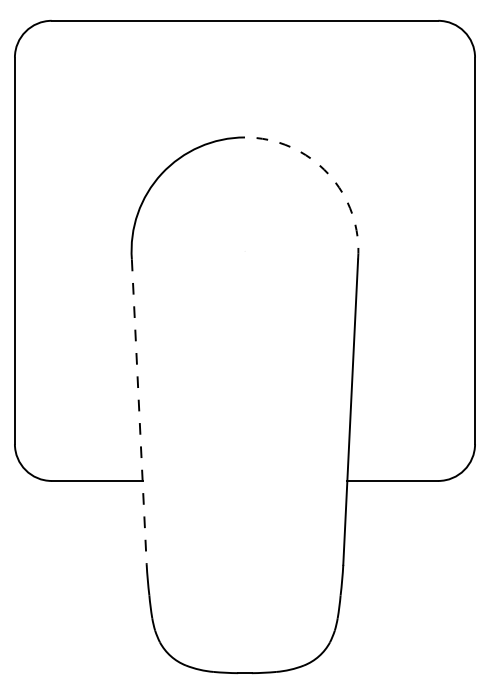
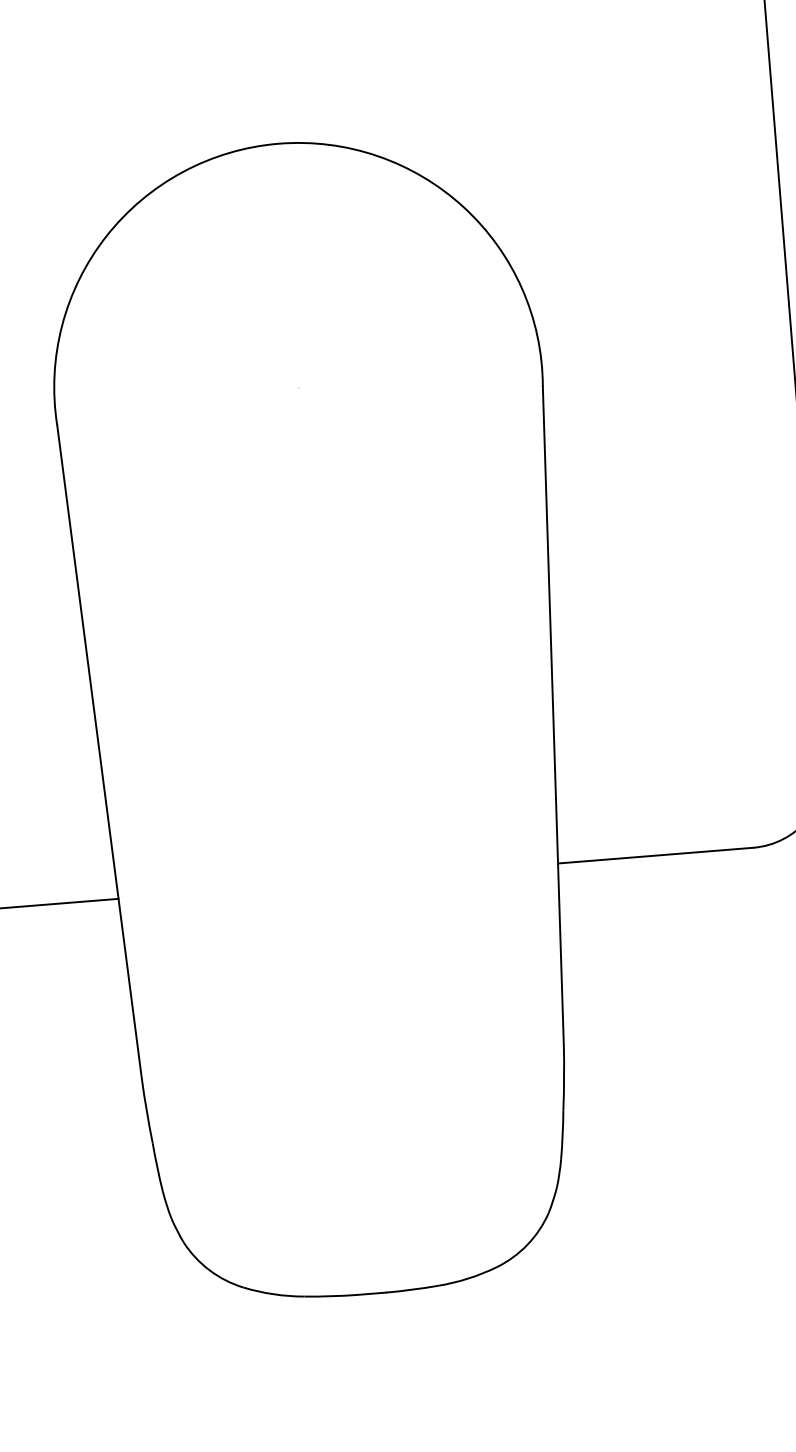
arc: (328, 173) -> (464, 206), dashed -> solid
line: (139, 412) -> (99, 752), dashed -> solid

